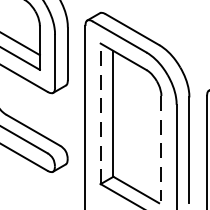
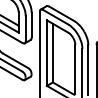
line: (99, 114) -> (46, 53), dashed -> solid
line: (161, 148) -> (75, 69), dashed -> solid

